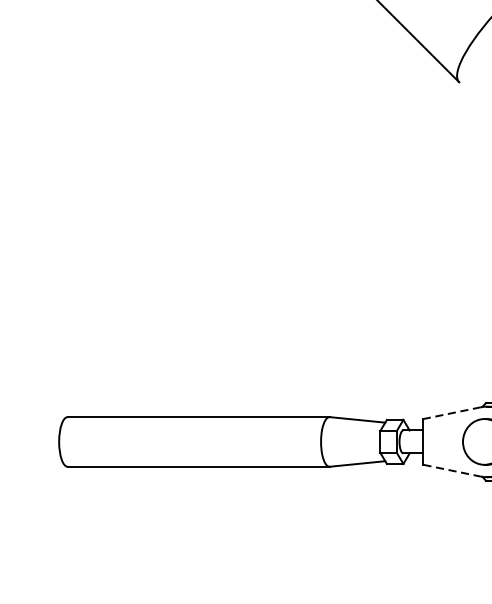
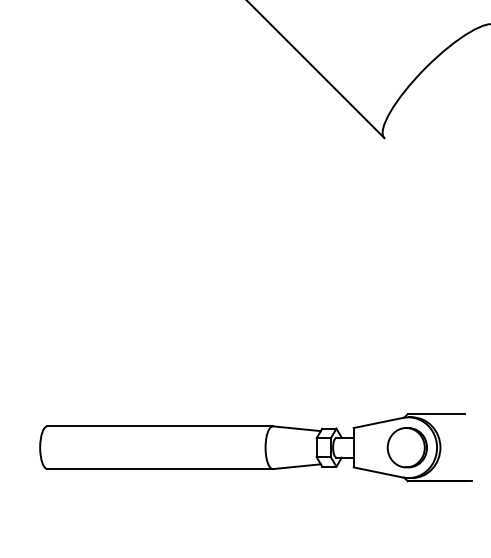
line: (451, 413) -> (377, 423), dashed -> solid
line: (452, 470) -> (378, 472), dashed -> solid

